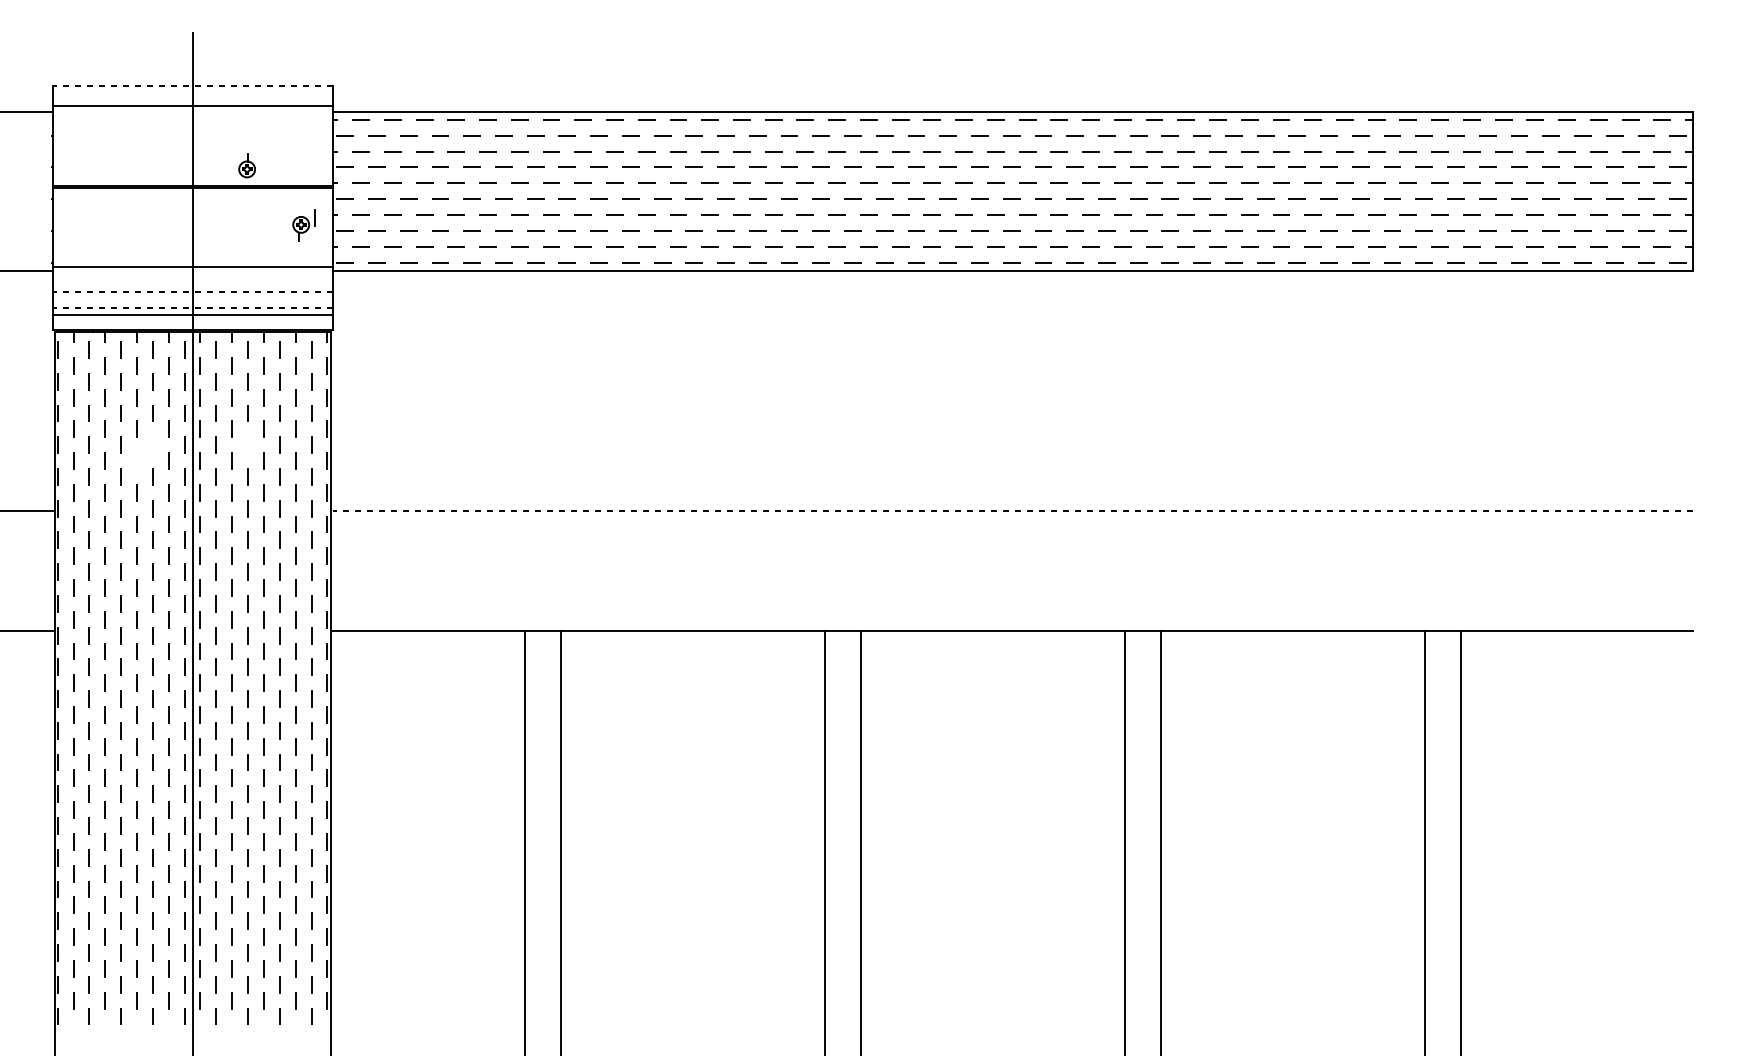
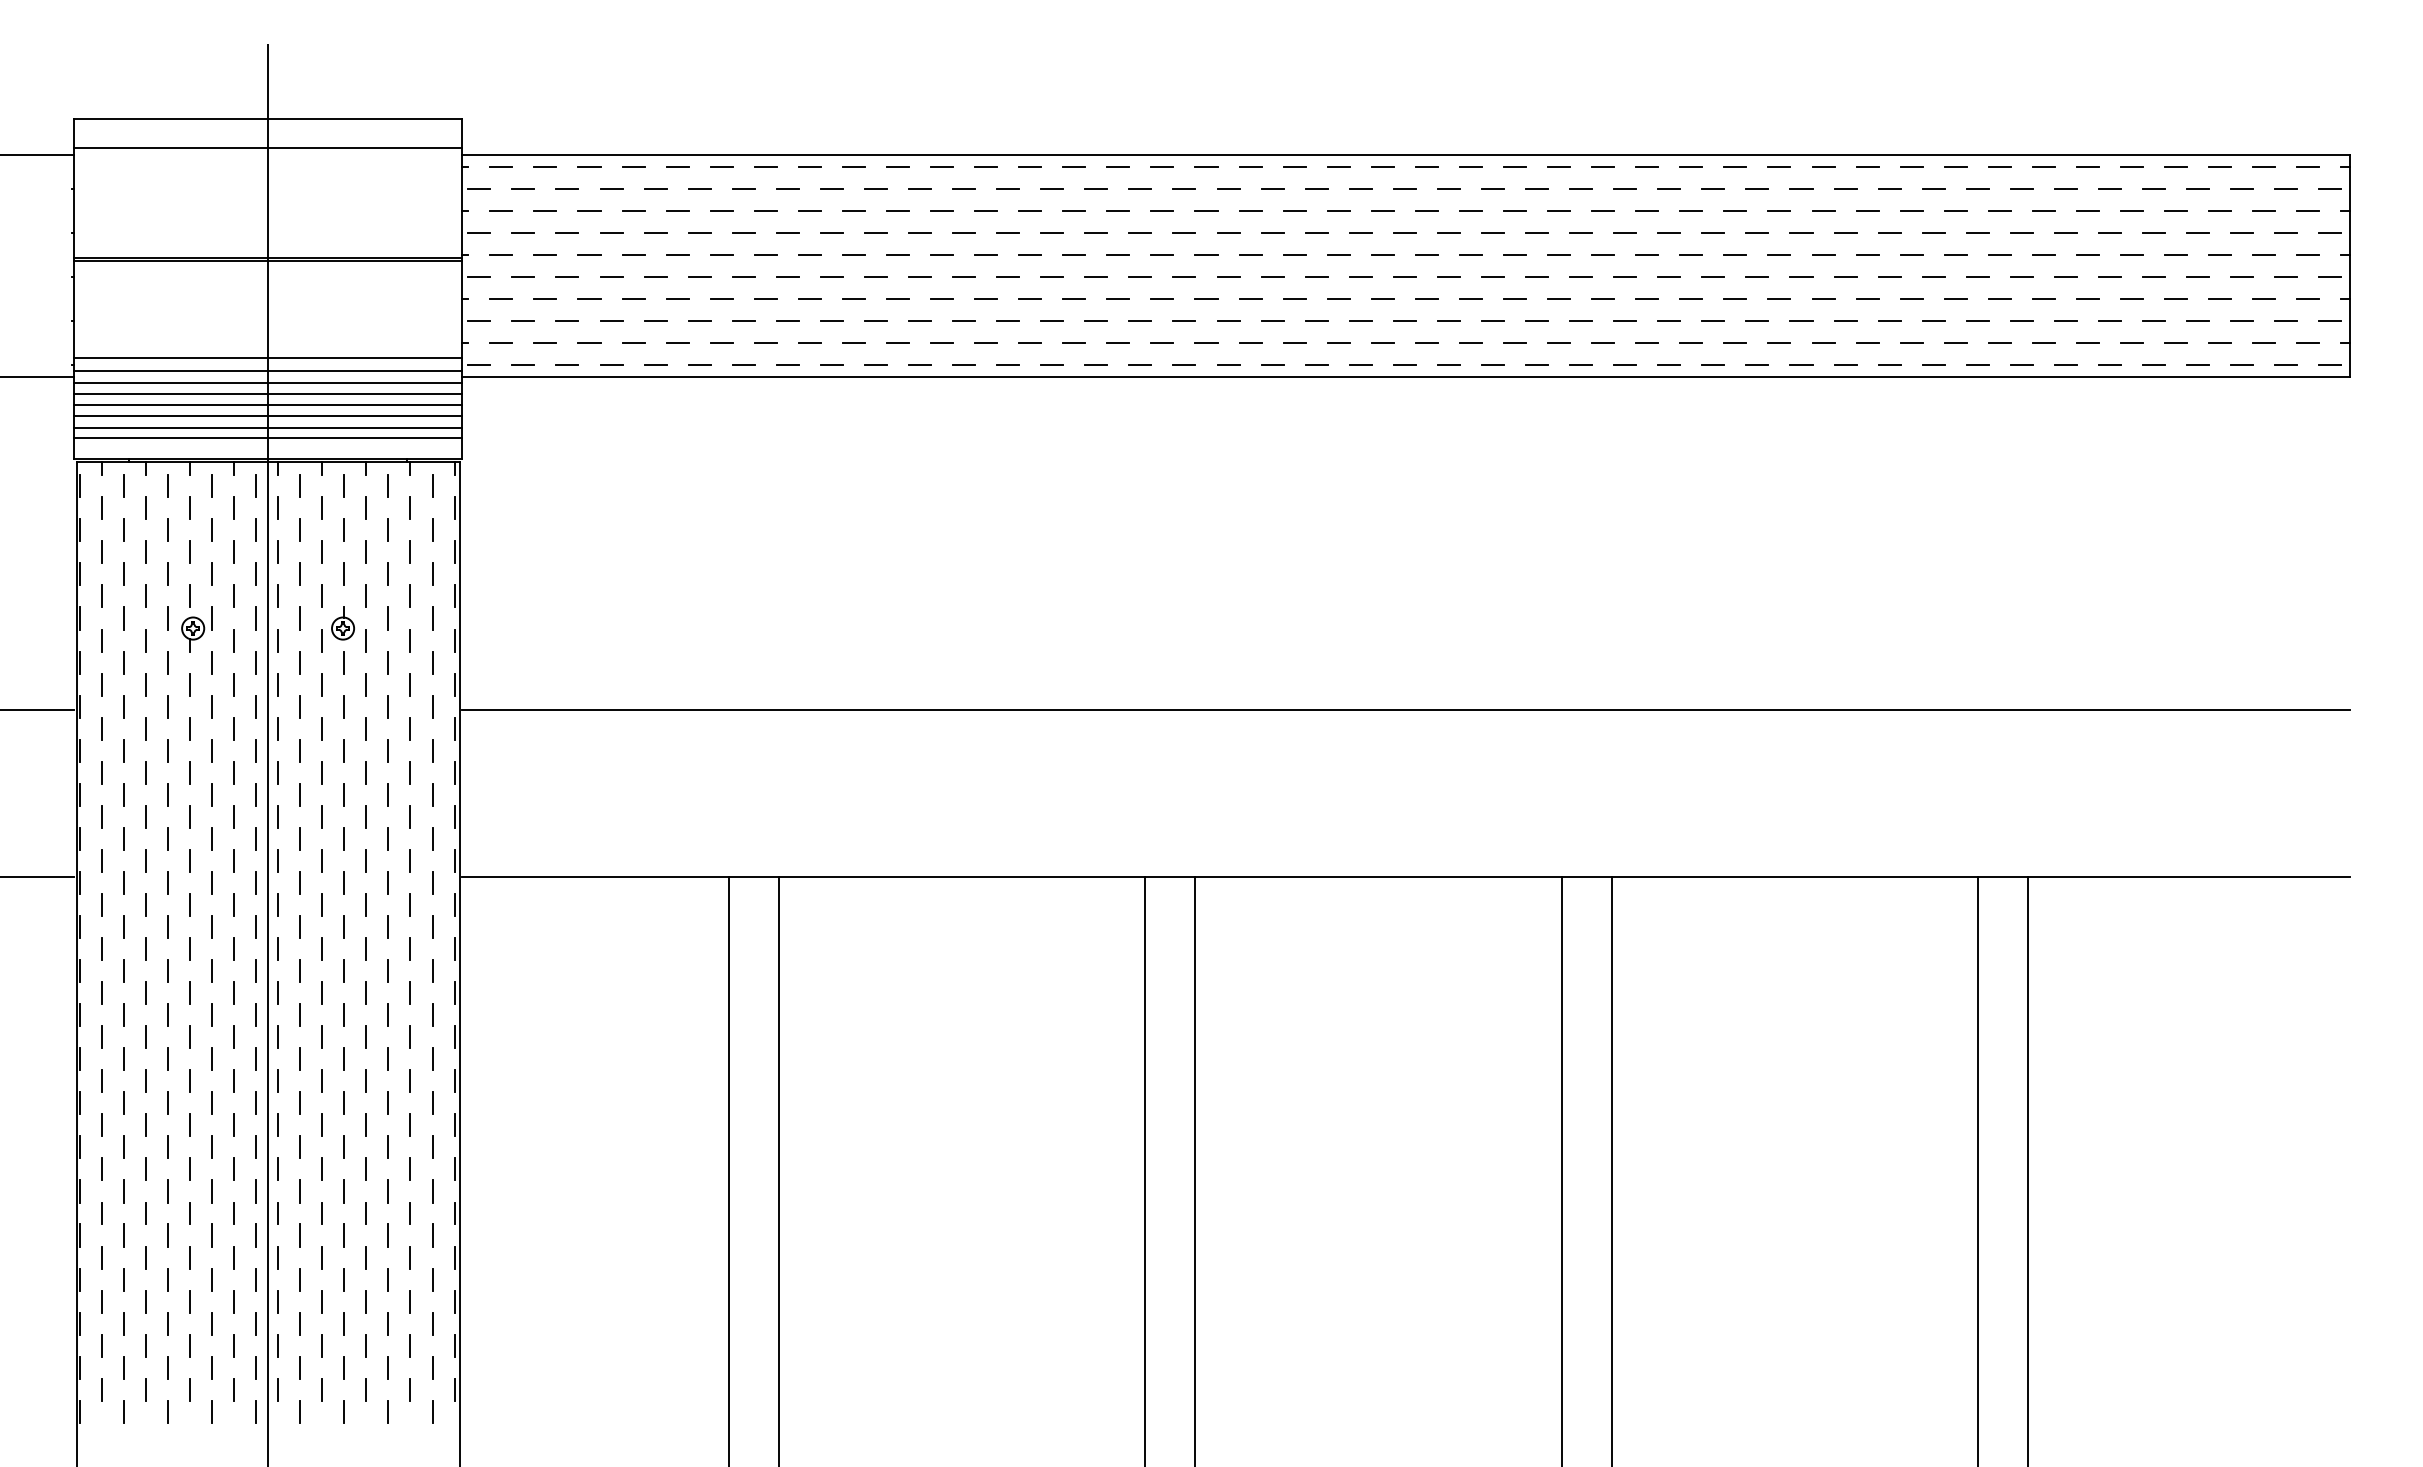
line: (192, 85) -> (267, 119), dashed -> solid
part: (246, 165) -> (342, 623), moved
part: (303, 225) -> (196, 629), moved
line: (192, 257) -> (267, 357), added
line: (192, 275) -> (267, 383), added
line: (192, 283) -> (267, 394), added
line: (192, 291) -> (267, 405), dashed -> solid
line: (192, 299) -> (267, 416), added
line: (192, 307) -> (267, 427), dashed -> solid
line: (1012, 511) -> (1406, 710), dashed -> solid

